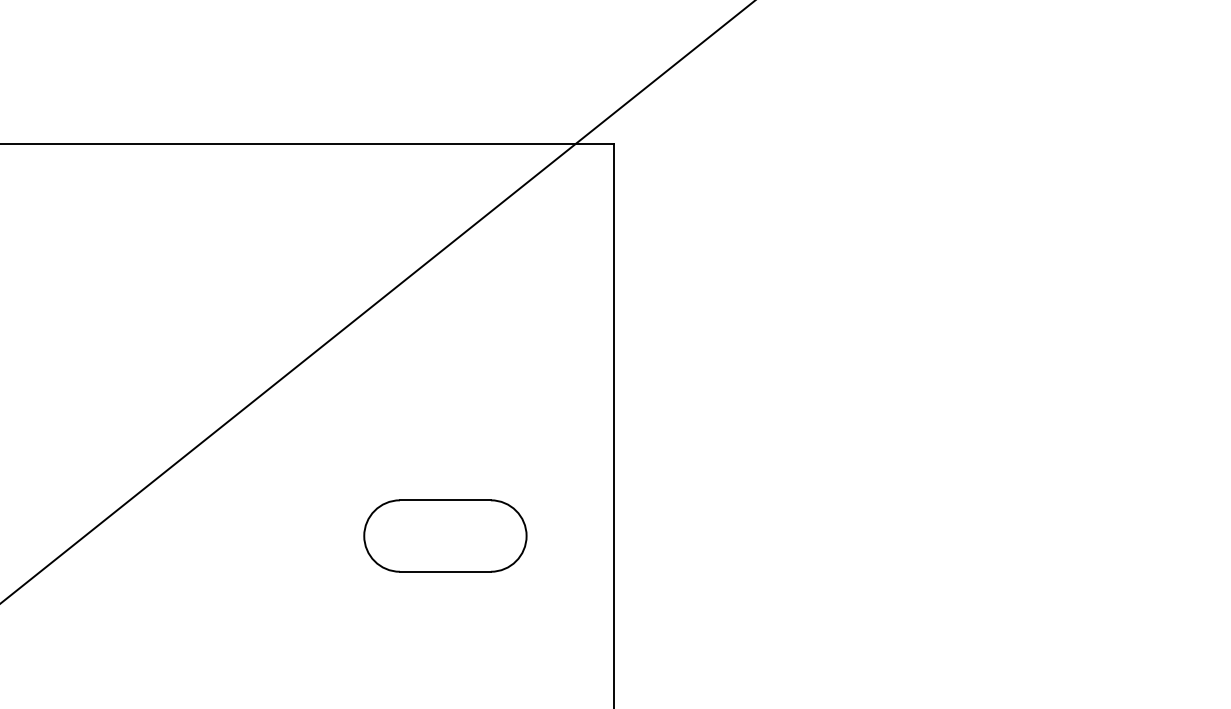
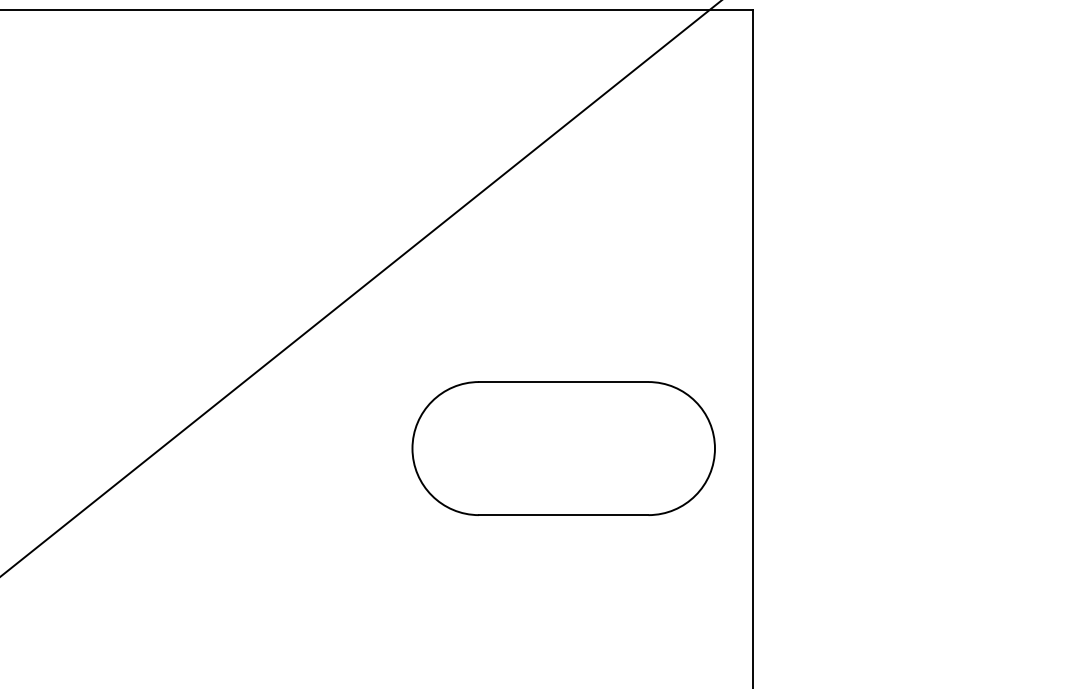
part: (445, 535) -> (563, 447), size x1.67

